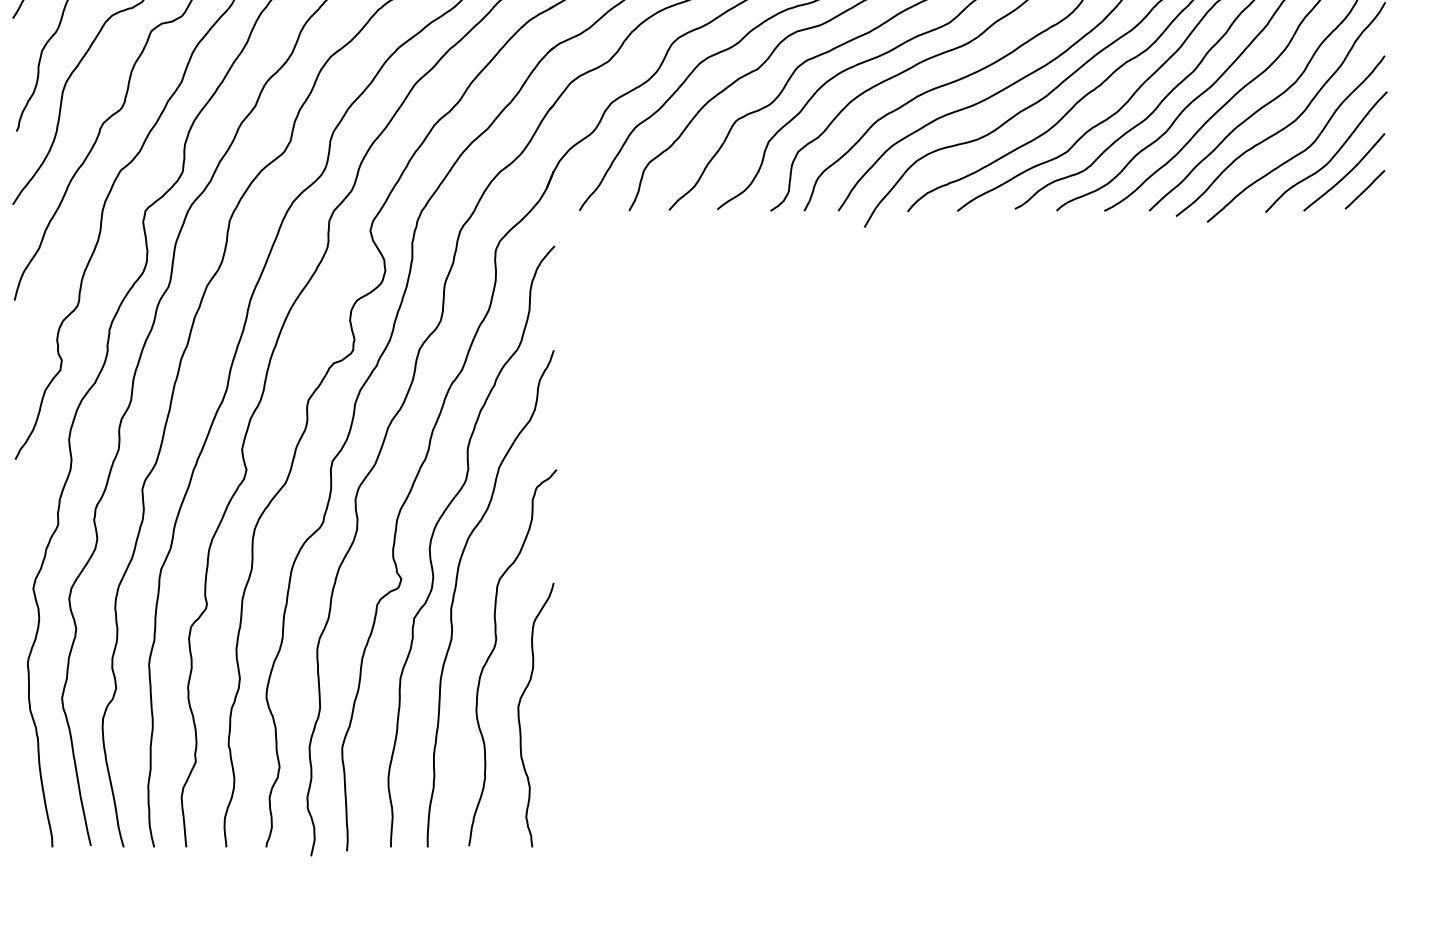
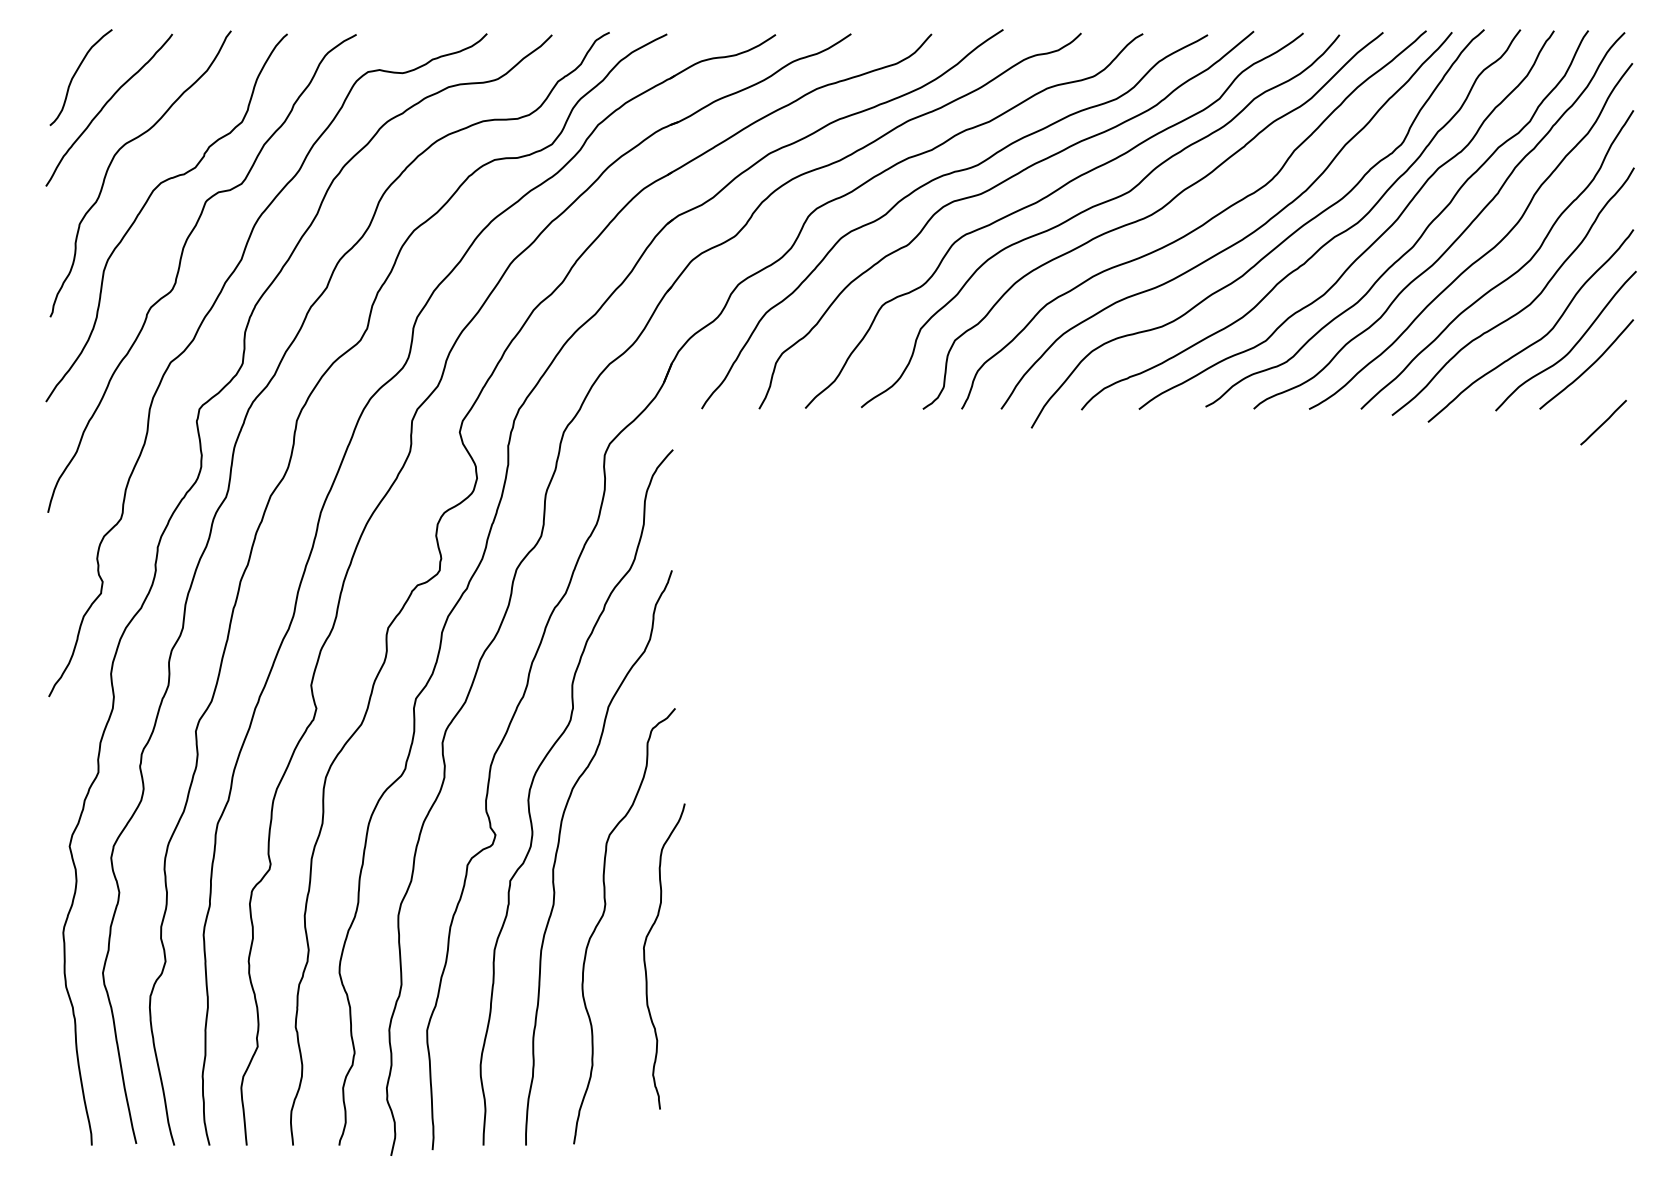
line: (1364, 189) -> (1603, 422), moved
curve: (519, 715) -> (645, 956), moved

